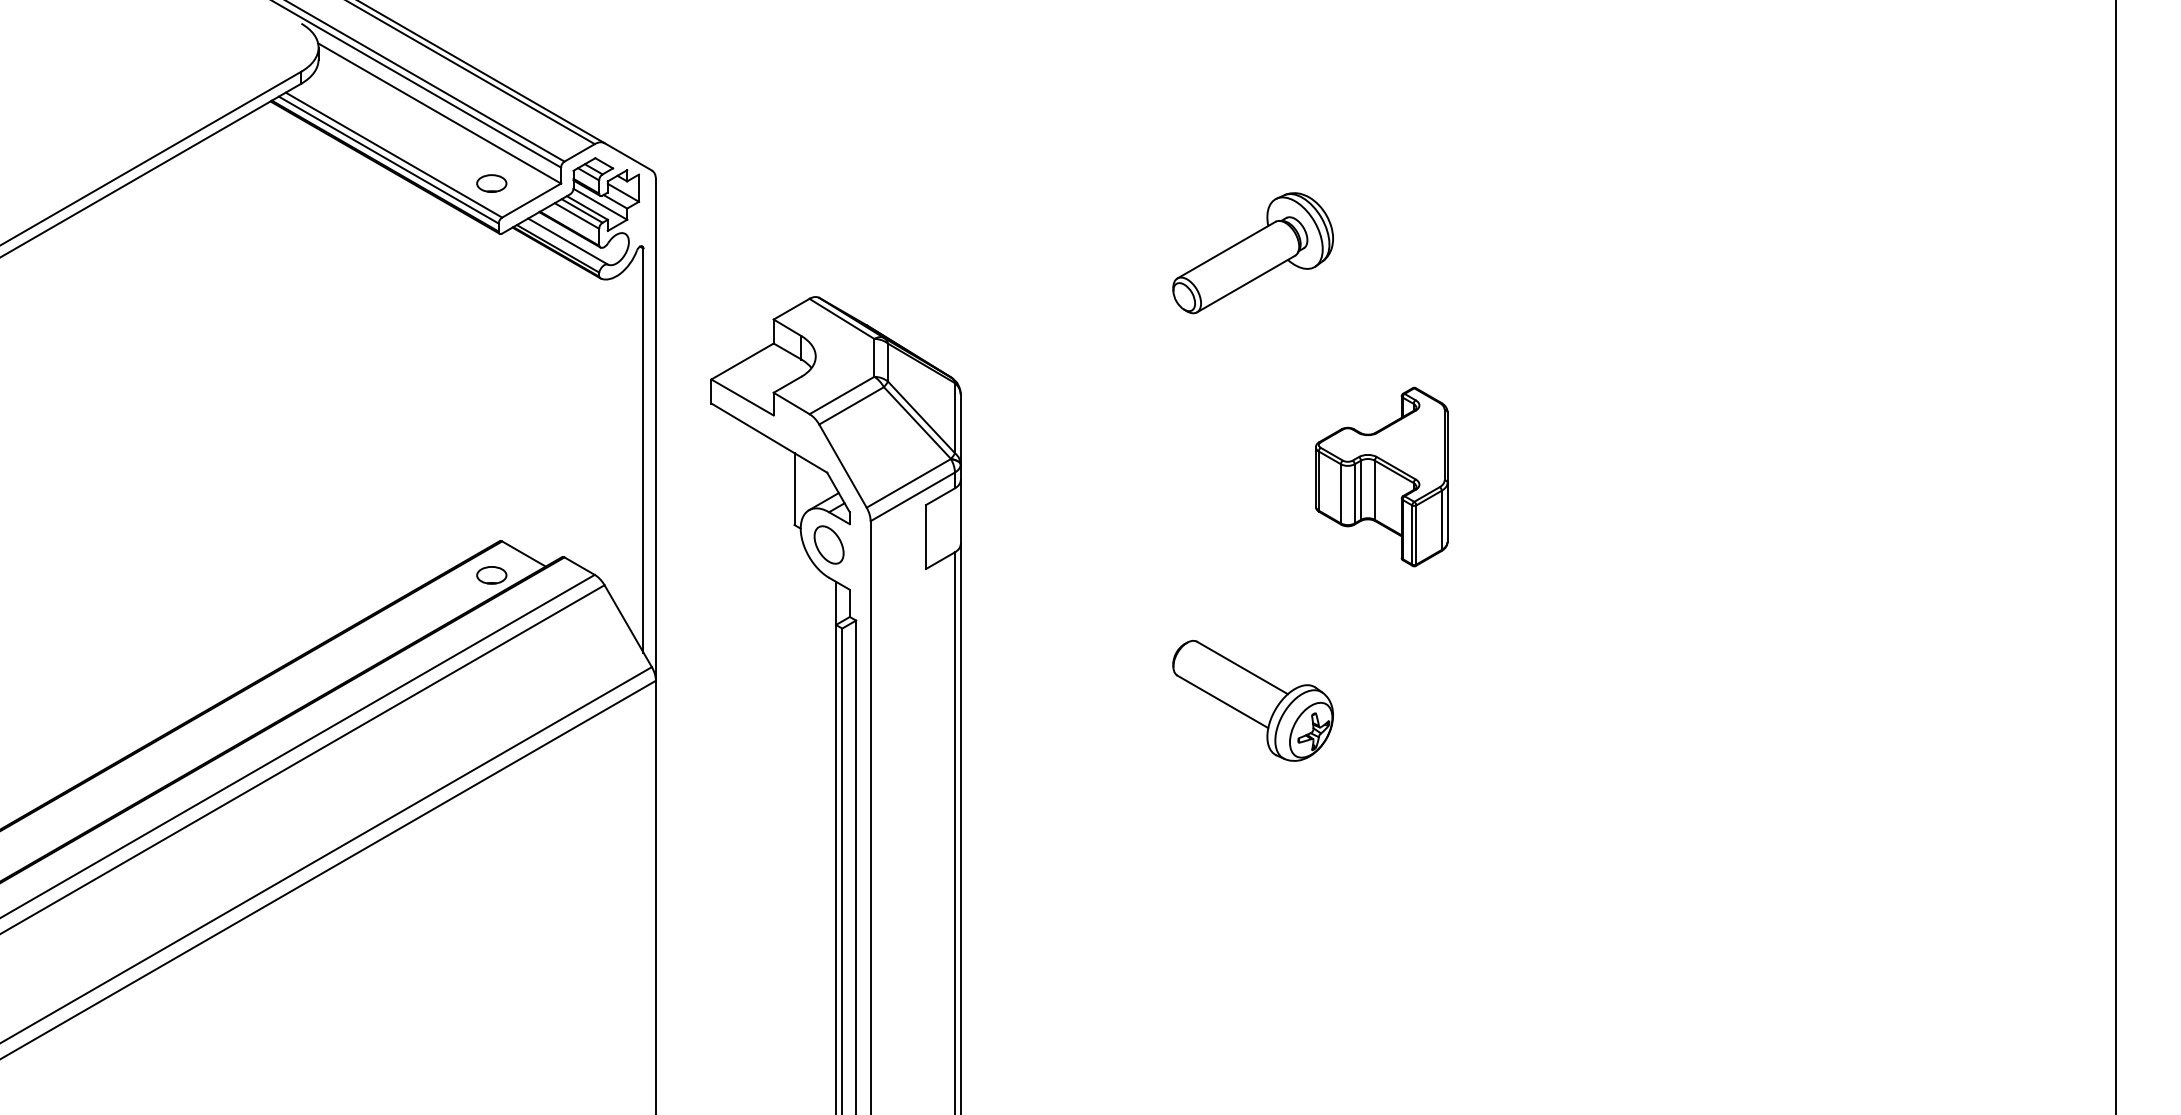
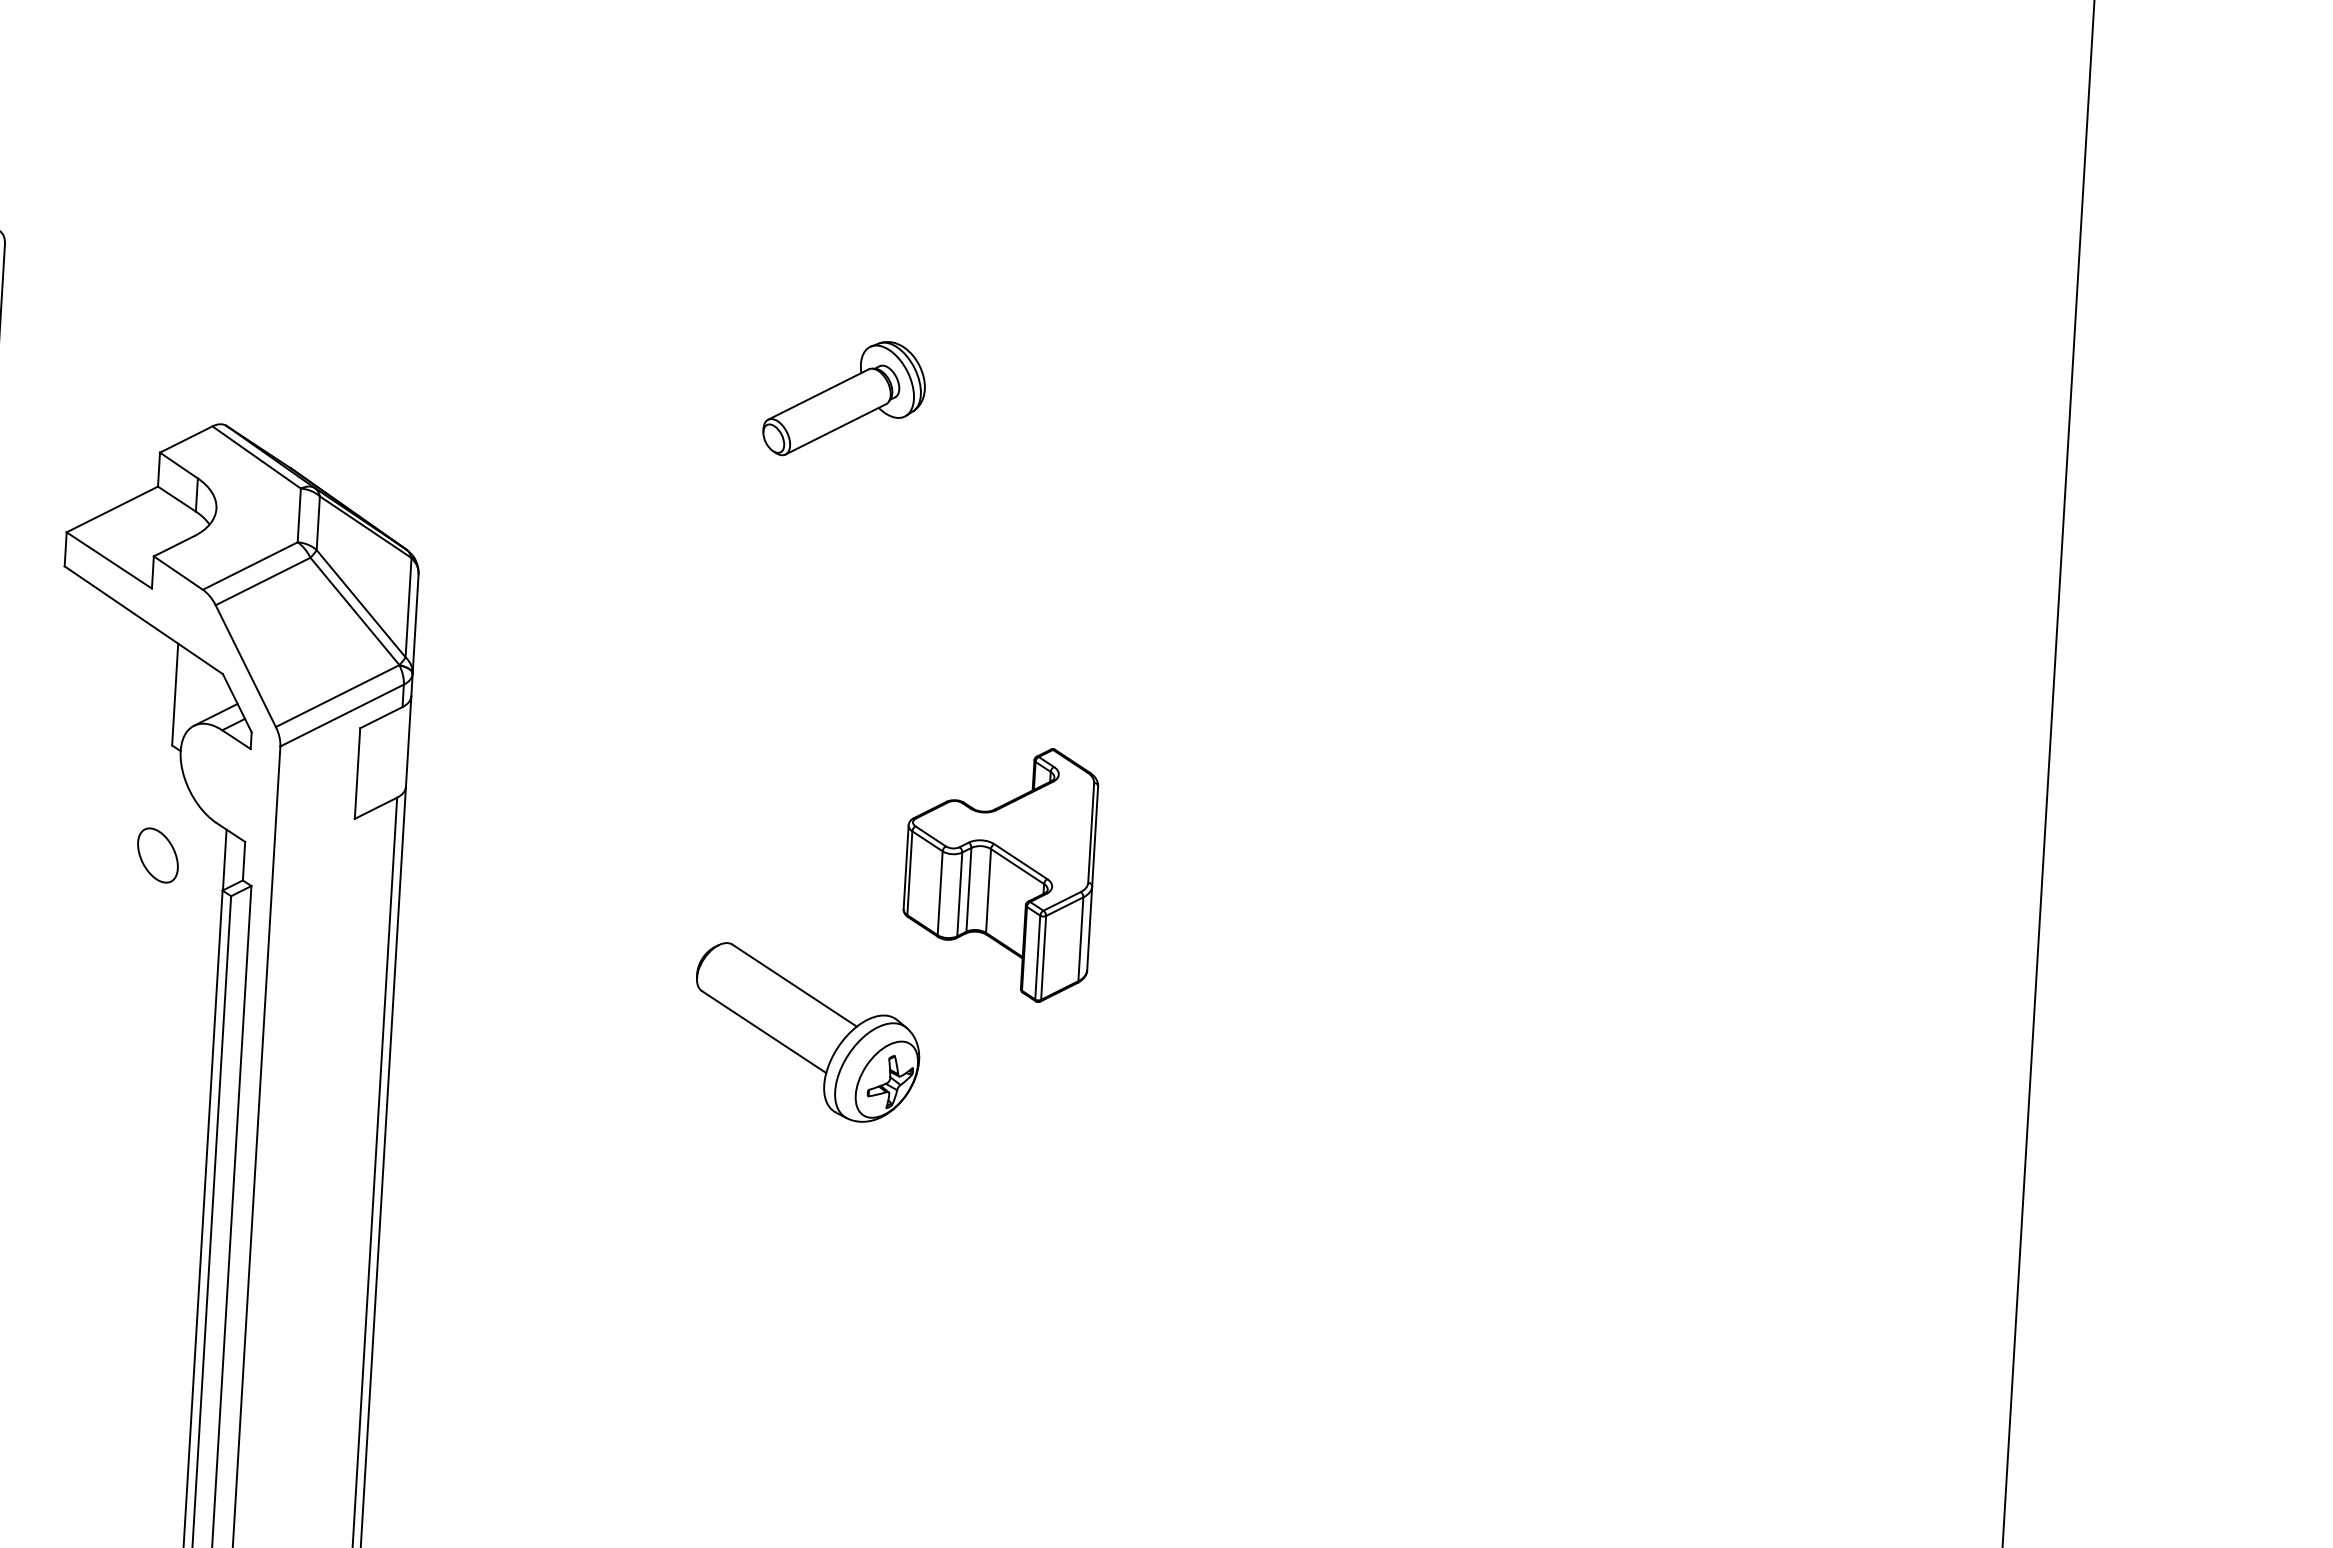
part: (1252, 253) -> (843, 399), size x0.7
part: (1381, 476) -> (999, 872), moved
part: (828, 544) -> (157, 854), moved

